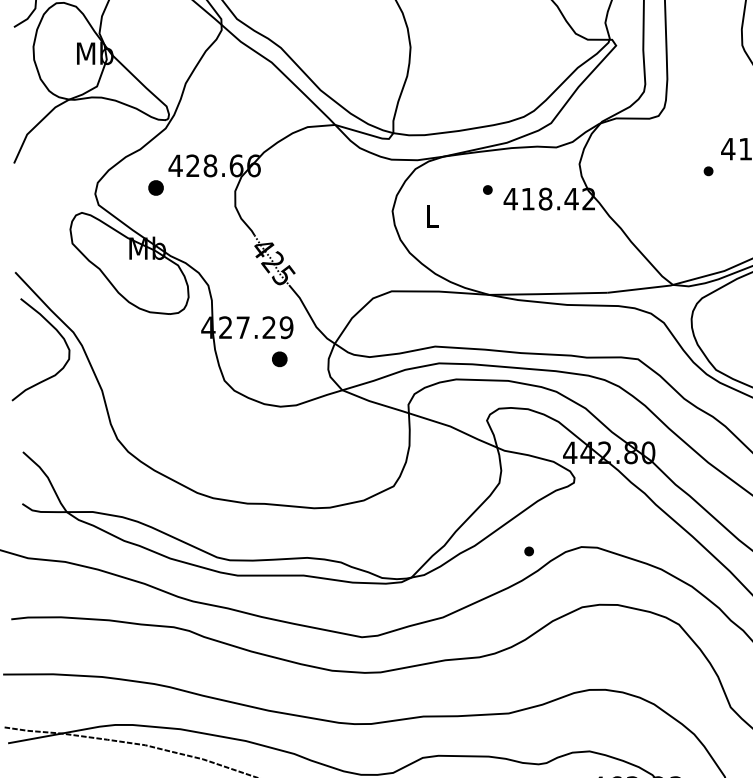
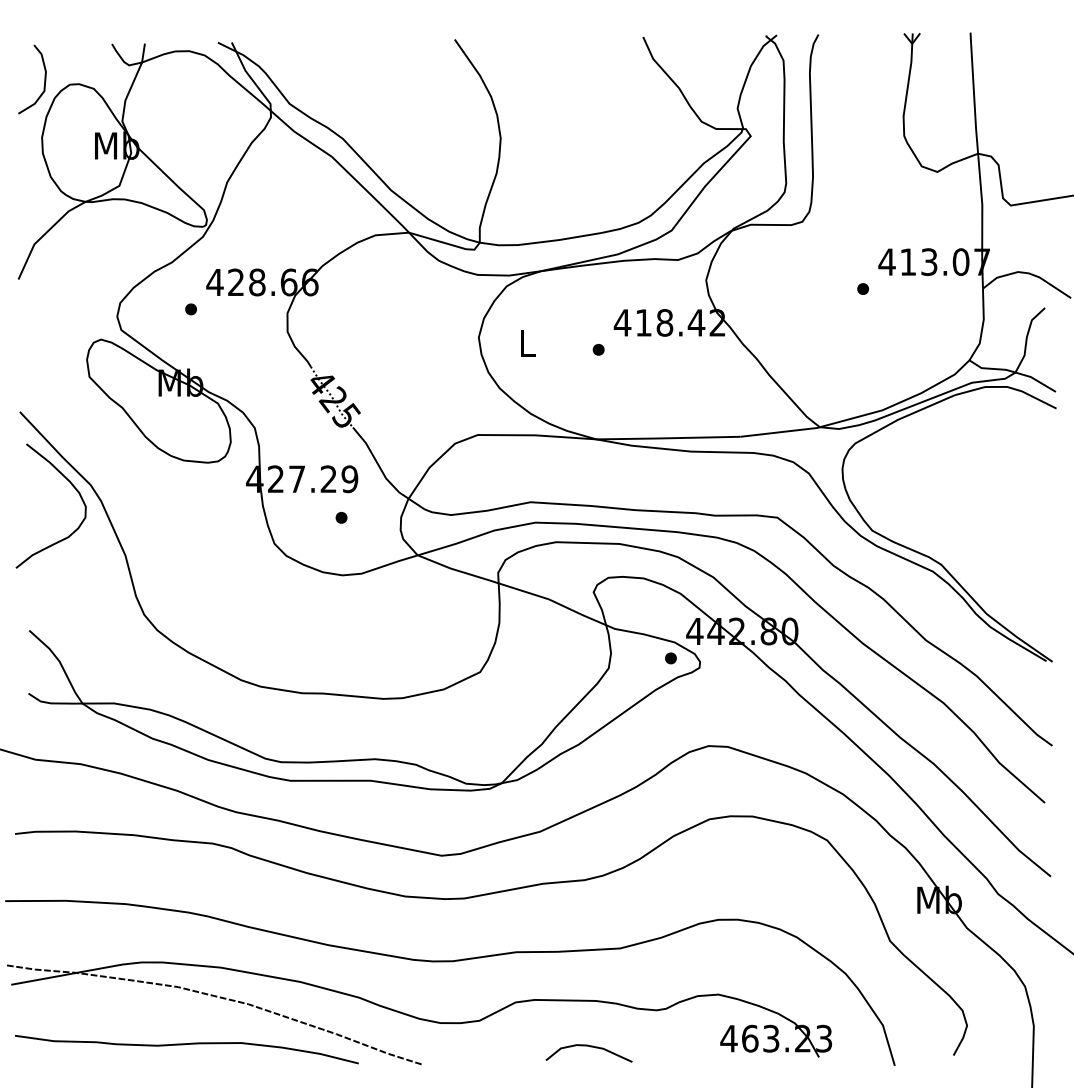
part: (155, 188) -> (190, 309), size x0.62
part: (487, 189) -> (598, 349), moved
part: (279, 359) -> (341, 517), size x0.62
part: (528, 551) -> (670, 658), moved

